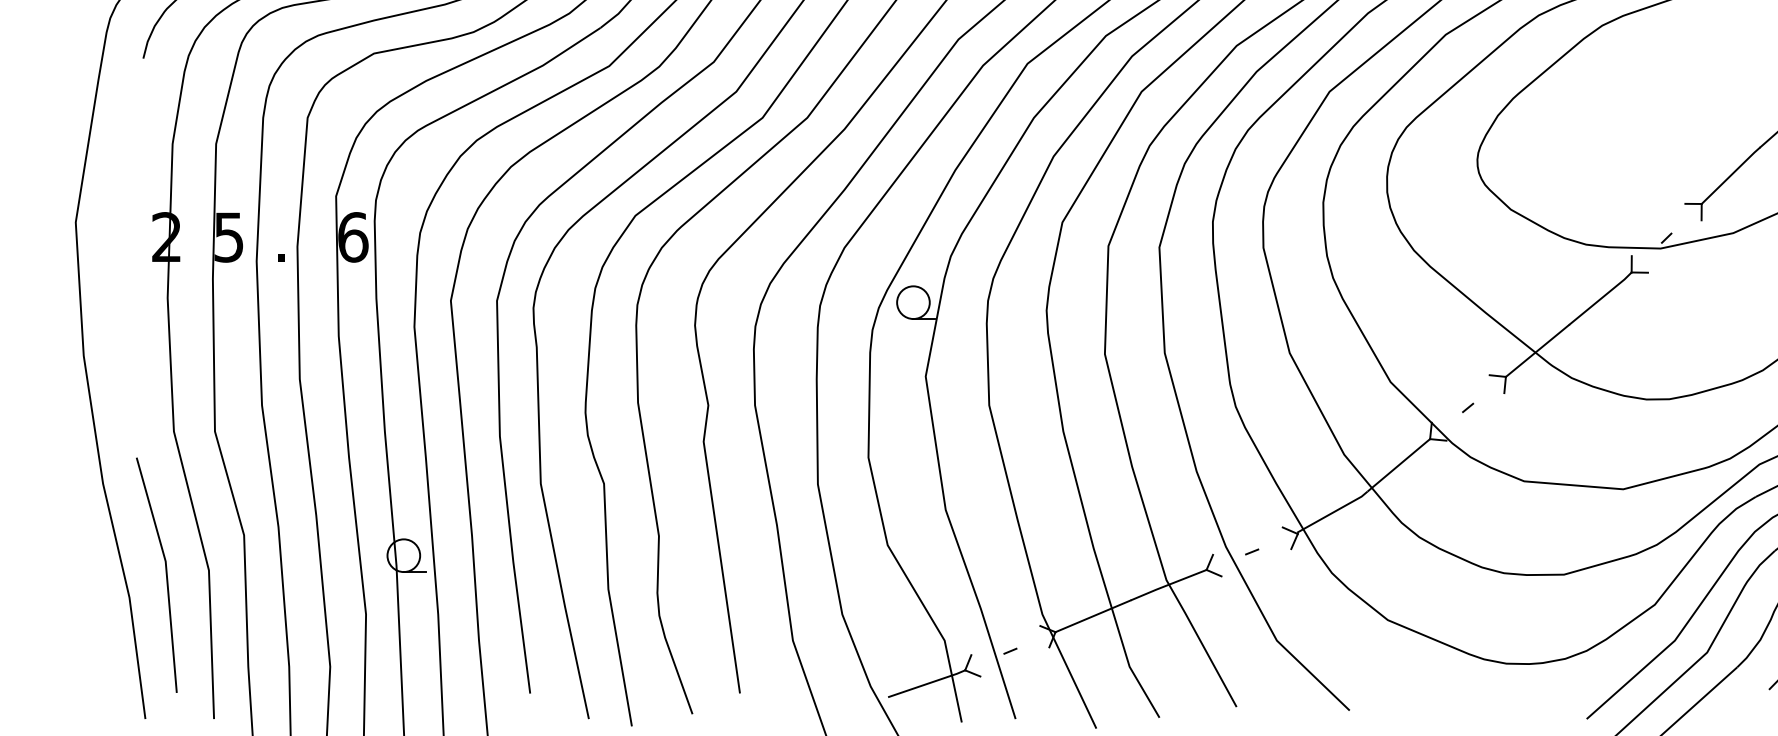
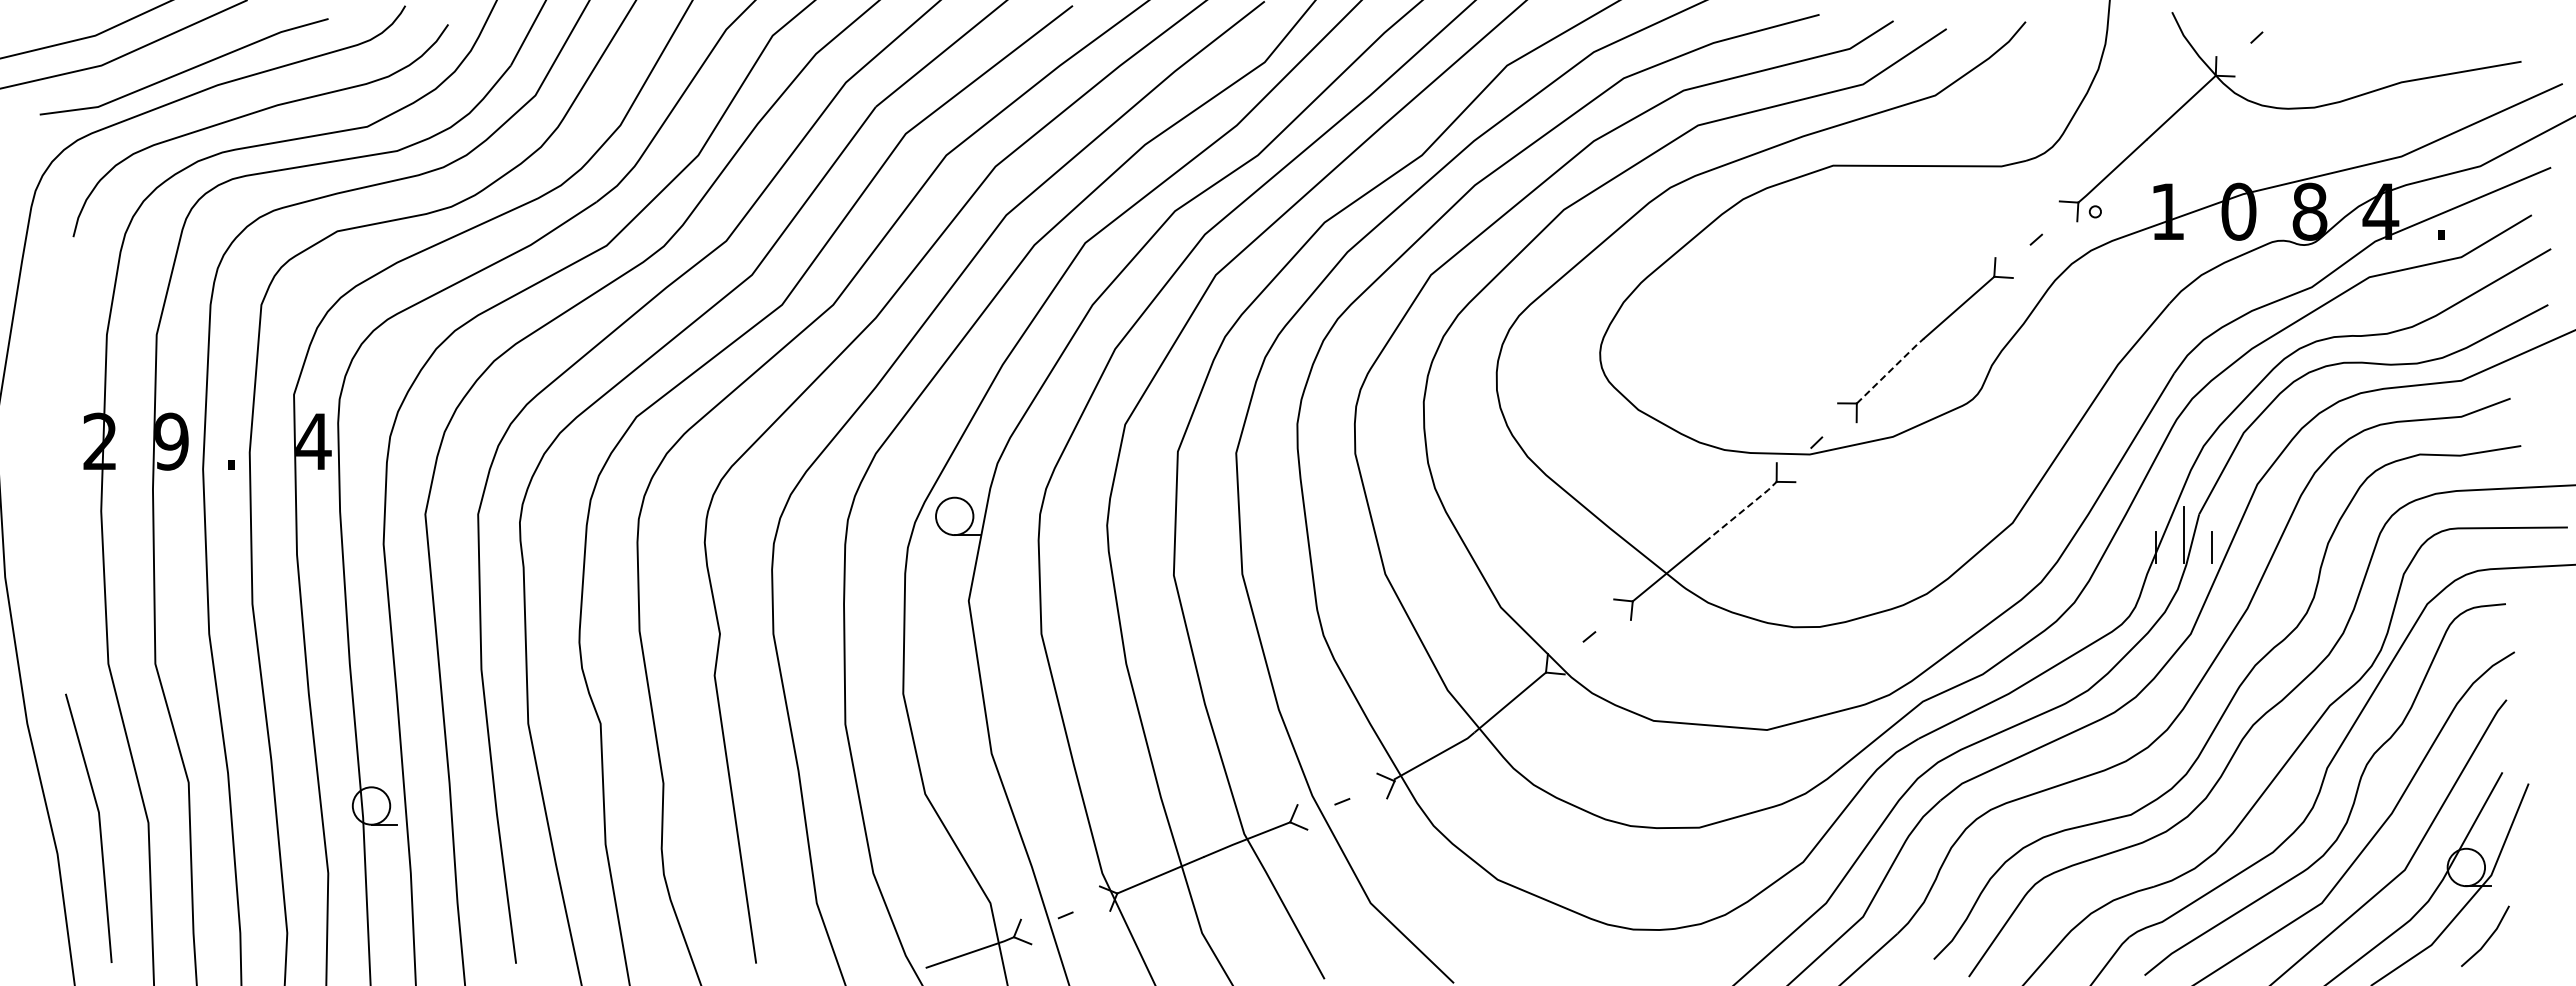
line: (1731, 175) -> (1890, 370), solid -> dashed
text: (229, 237) -> (171, 441), 5 -> 9
text: (353, 237) -> (313, 441), 6 -> 4
line: (1600, 298) -> (1741, 511), solid -> dashed

